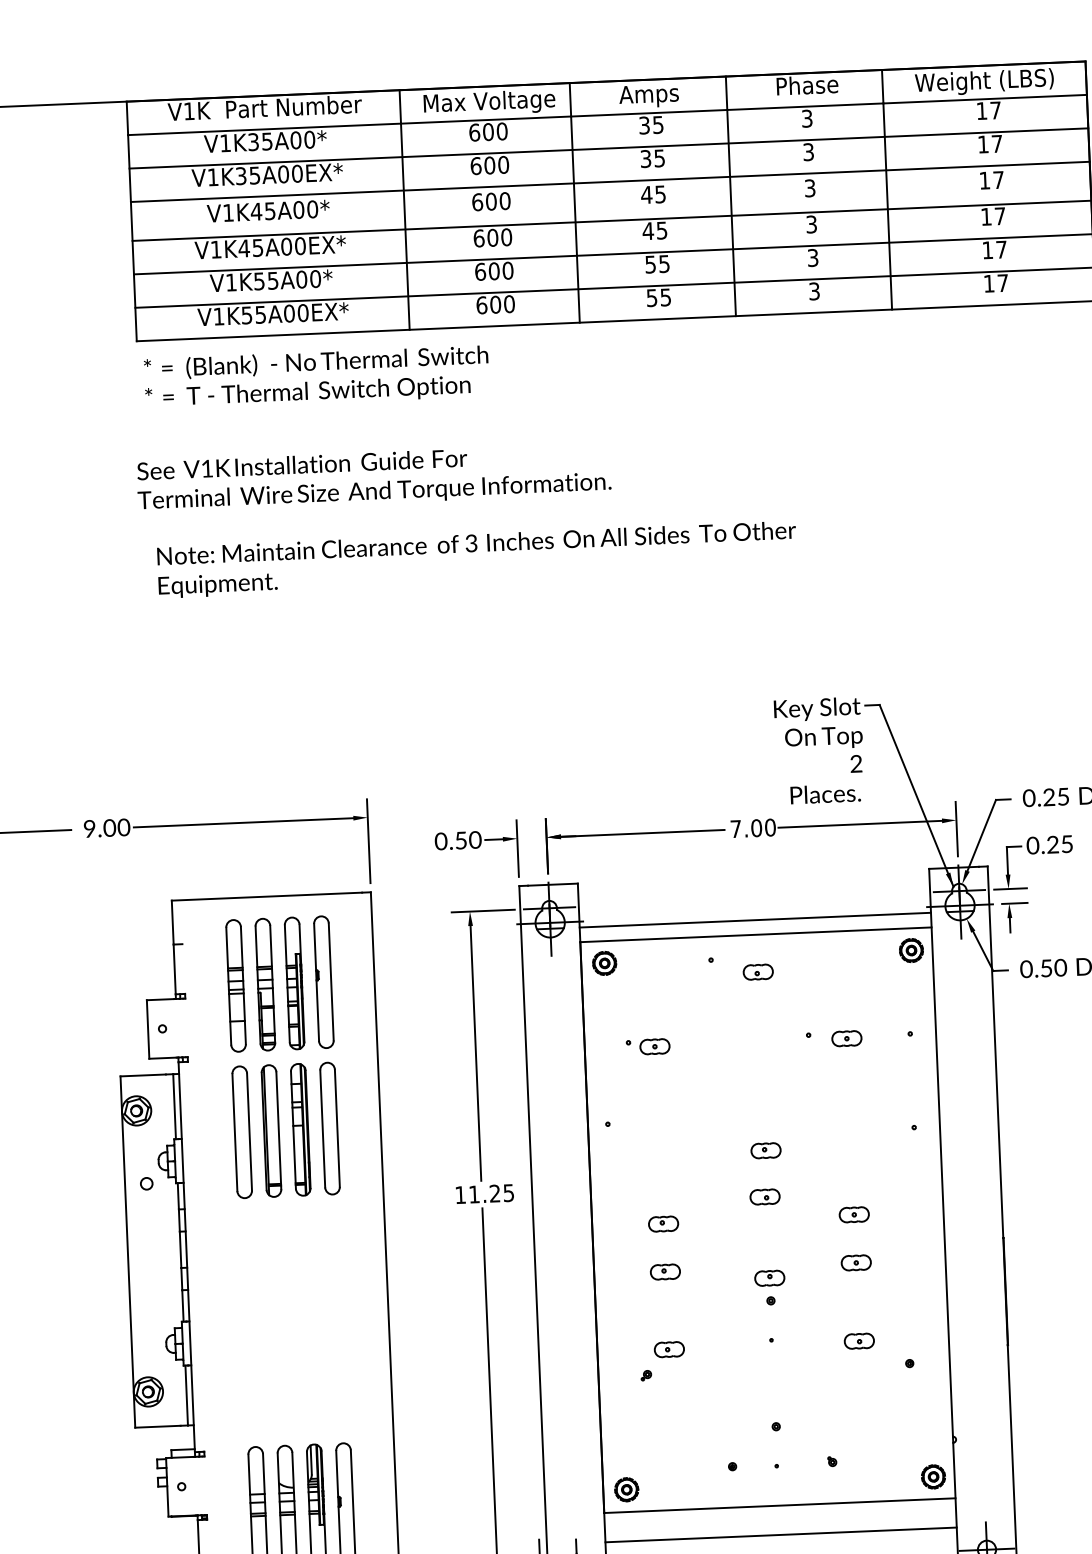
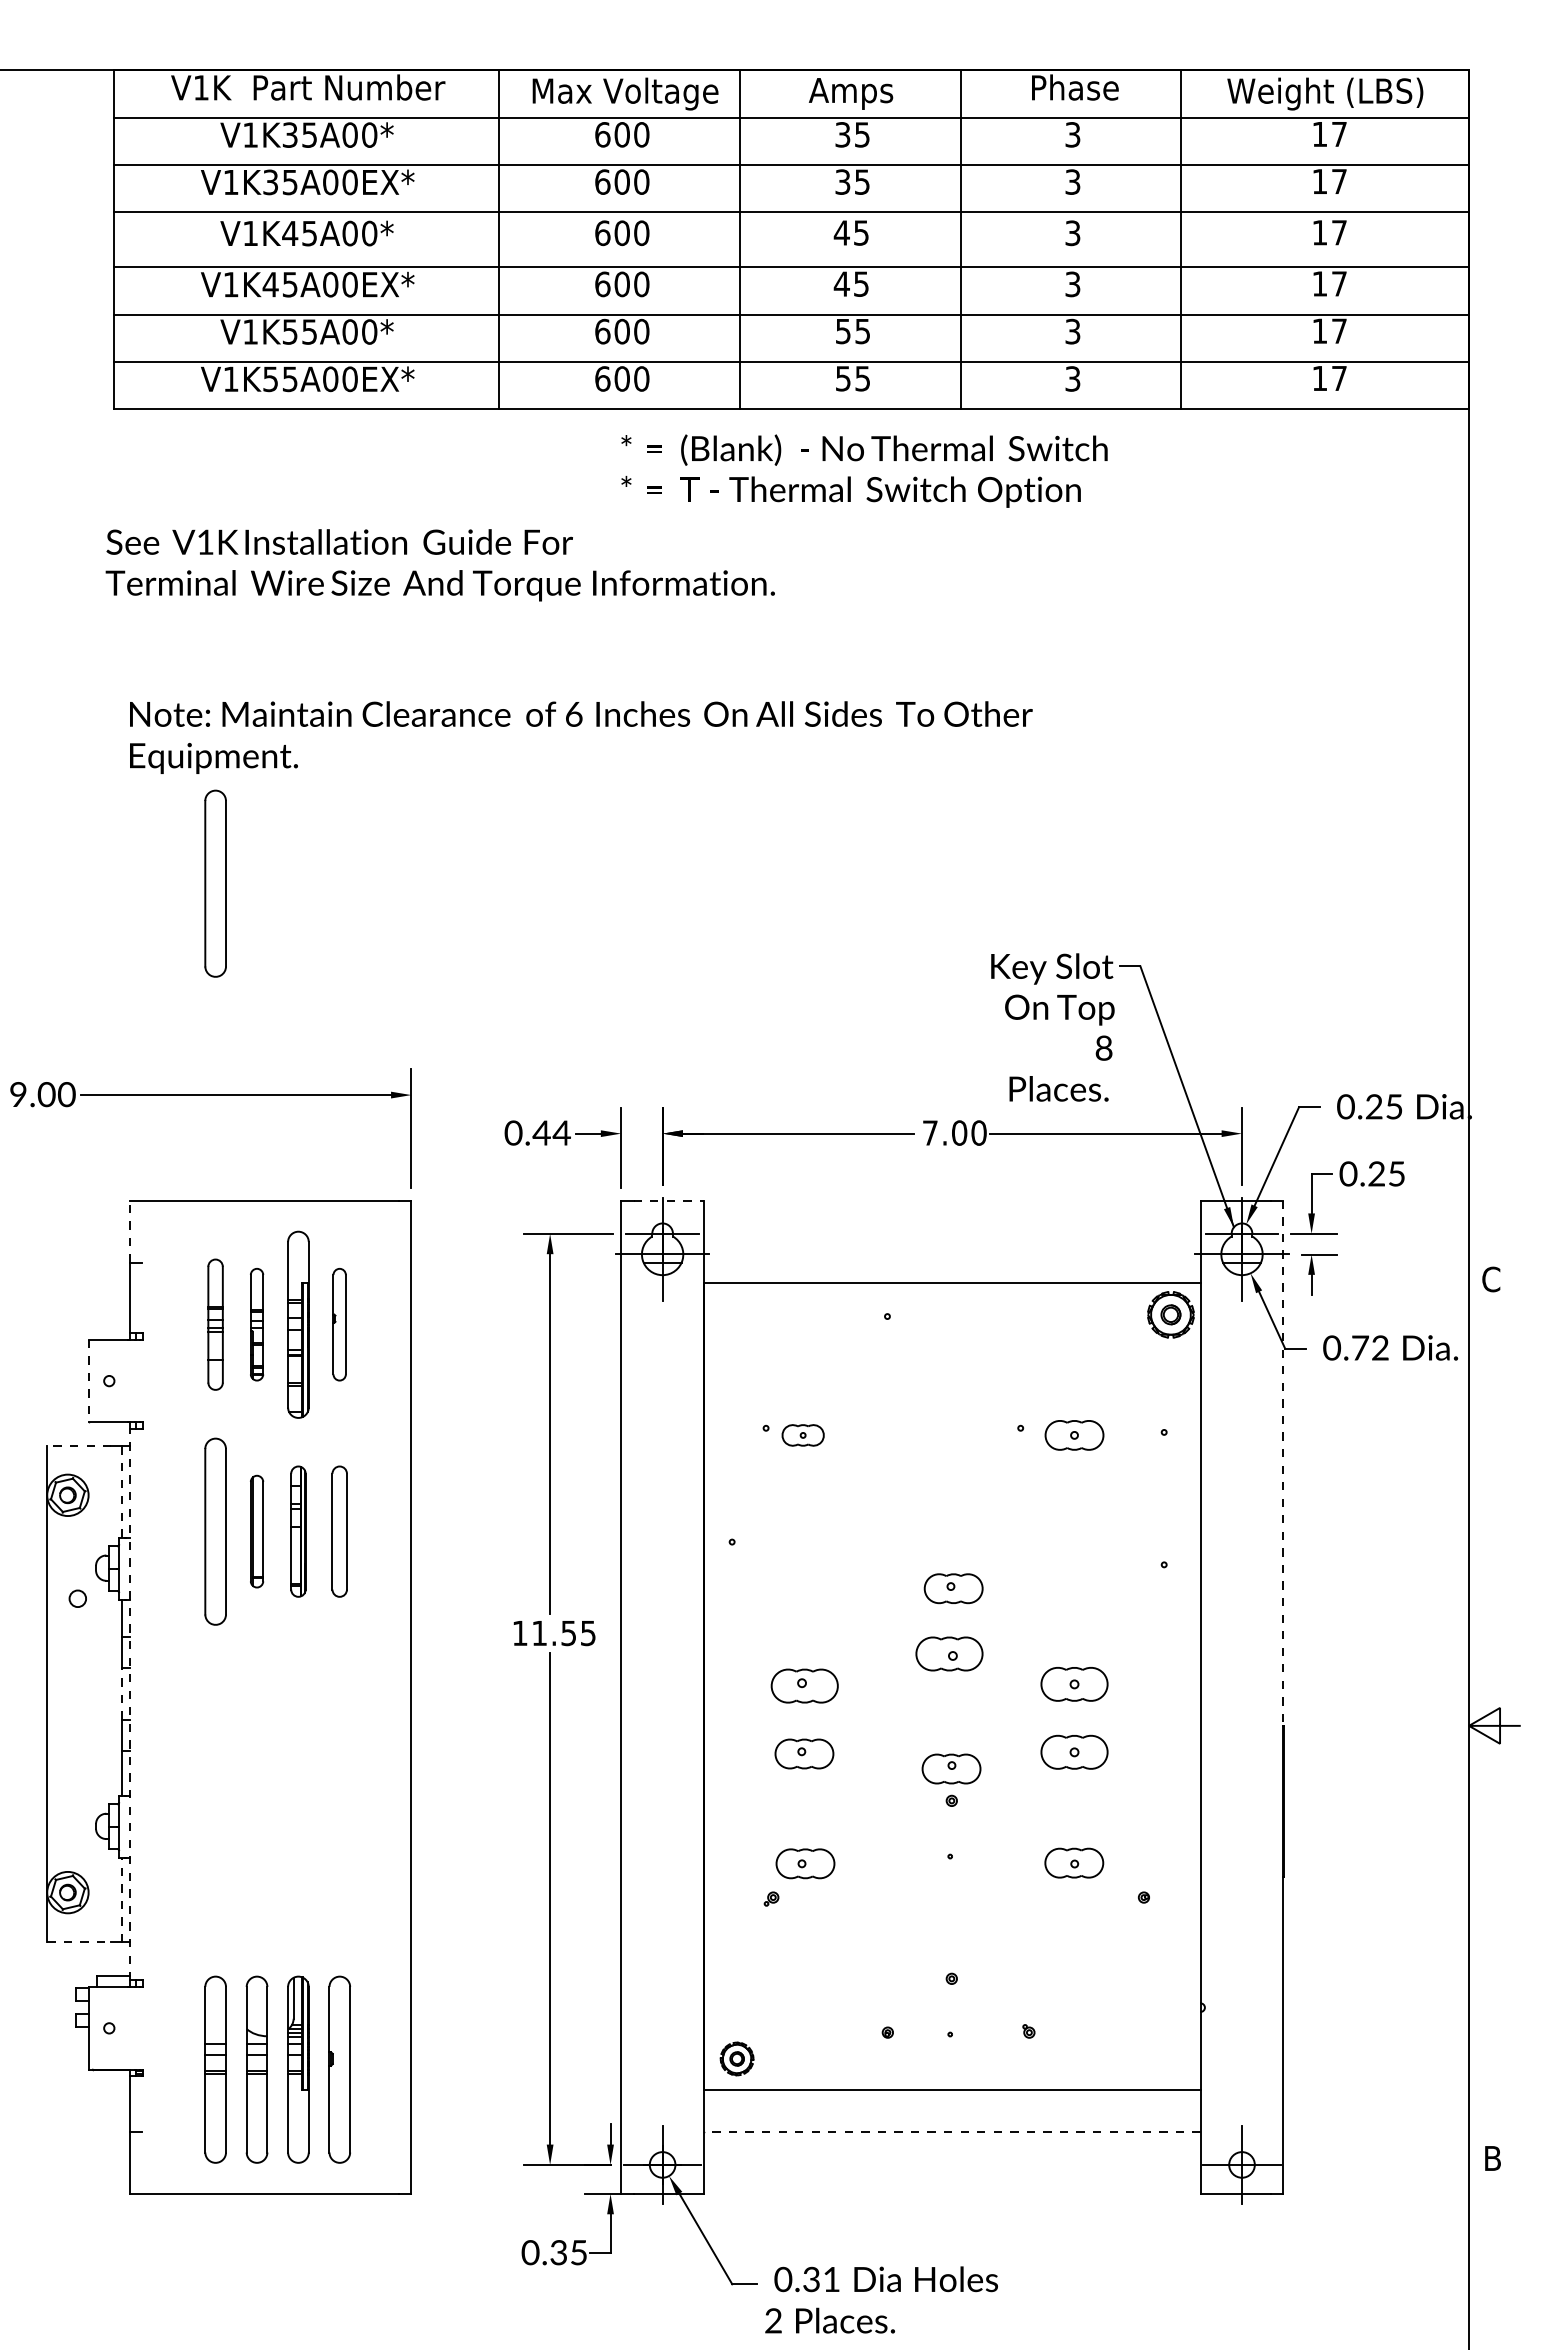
text: (316, 377) -> (864, 470), moved
text: (373, 478) -> (439, 565), moved
text: (471, 542) -> (573, 713), 3 -> 6
part: (222, 673) -> (215, 883), added
text: (855, 764) -> (1103, 1048), 2 -> 8
text: (467, 839) -> (551, 1132), 0.50 -> 0.44
line: (553, 884) -> (669, 1200), solid -> dashed
line: (755, 919) -> (952, 1262), removed
line: (173, 922) -> (130, 1231), solid -> dashed
part: (911, 950) -> (1170, 1314), size x1.4
part: (604, 963) -> (736, 1314), removed
text: (1053, 967) -> (1370, 1347), 0.50 -> 0.72
part: (757, 972) -> (952, 1336), removed
part: (323, 982) -> (339, 1324), size x0.6
part: (264, 984) -> (256, 1324), size x0.6
part: (235, 985) -> (215, 1324), size x0.7
line: (147, 1029) -> (88, 1381), solid -> dashed
part: (846, 1038) -> (1074, 1435), size x1.4
line: (995, 1052) -> (1283, 1463), solid -> dashed
line: (142, 1075) -> (78, 1445), solid -> dashed
line: (174, 1106) -> (121, 1491), solid -> dashed
part: (329, 1128) -> (339, 1531), size x0.7
part: (300, 1129) -> (298, 1531), size x0.7
part: (271, 1130) -> (256, 1531), size x0.6
part: (765, 1150) -> (953, 1588), size x1.4
text: (494, 1193) -> (568, 1633), 11.25 -> 11.55
part: (764, 1196) -> (949, 1653), size x1.6
part: (854, 1214) -> (1074, 1684), size x1.6
part: (663, 1224) -> (804, 1686), size x1.6
line: (180, 1249) -> (121, 1693), solid -> dashed
line: (187, 1257) -> (130, 1704), solid -> dashed
part: (856, 1262) -> (1074, 1752), size x1.6
part: (665, 1271) -> (804, 1753), size x1.4
part: (769, 1277) -> (951, 1768), size x1.4
part: (858, 1340) -> (1073, 1862), size x1.4
part: (669, 1349) -> (805, 1863), size x1.4
line: (186, 1395) -> (121, 1899), solid -> dashed
line: (158, 1426) -> (79, 1942), solid -> dashed
part: (933, 1476) -> (1170, 2058), removed
line: (780, 1534) -> (951, 2131), solid -> dashed

